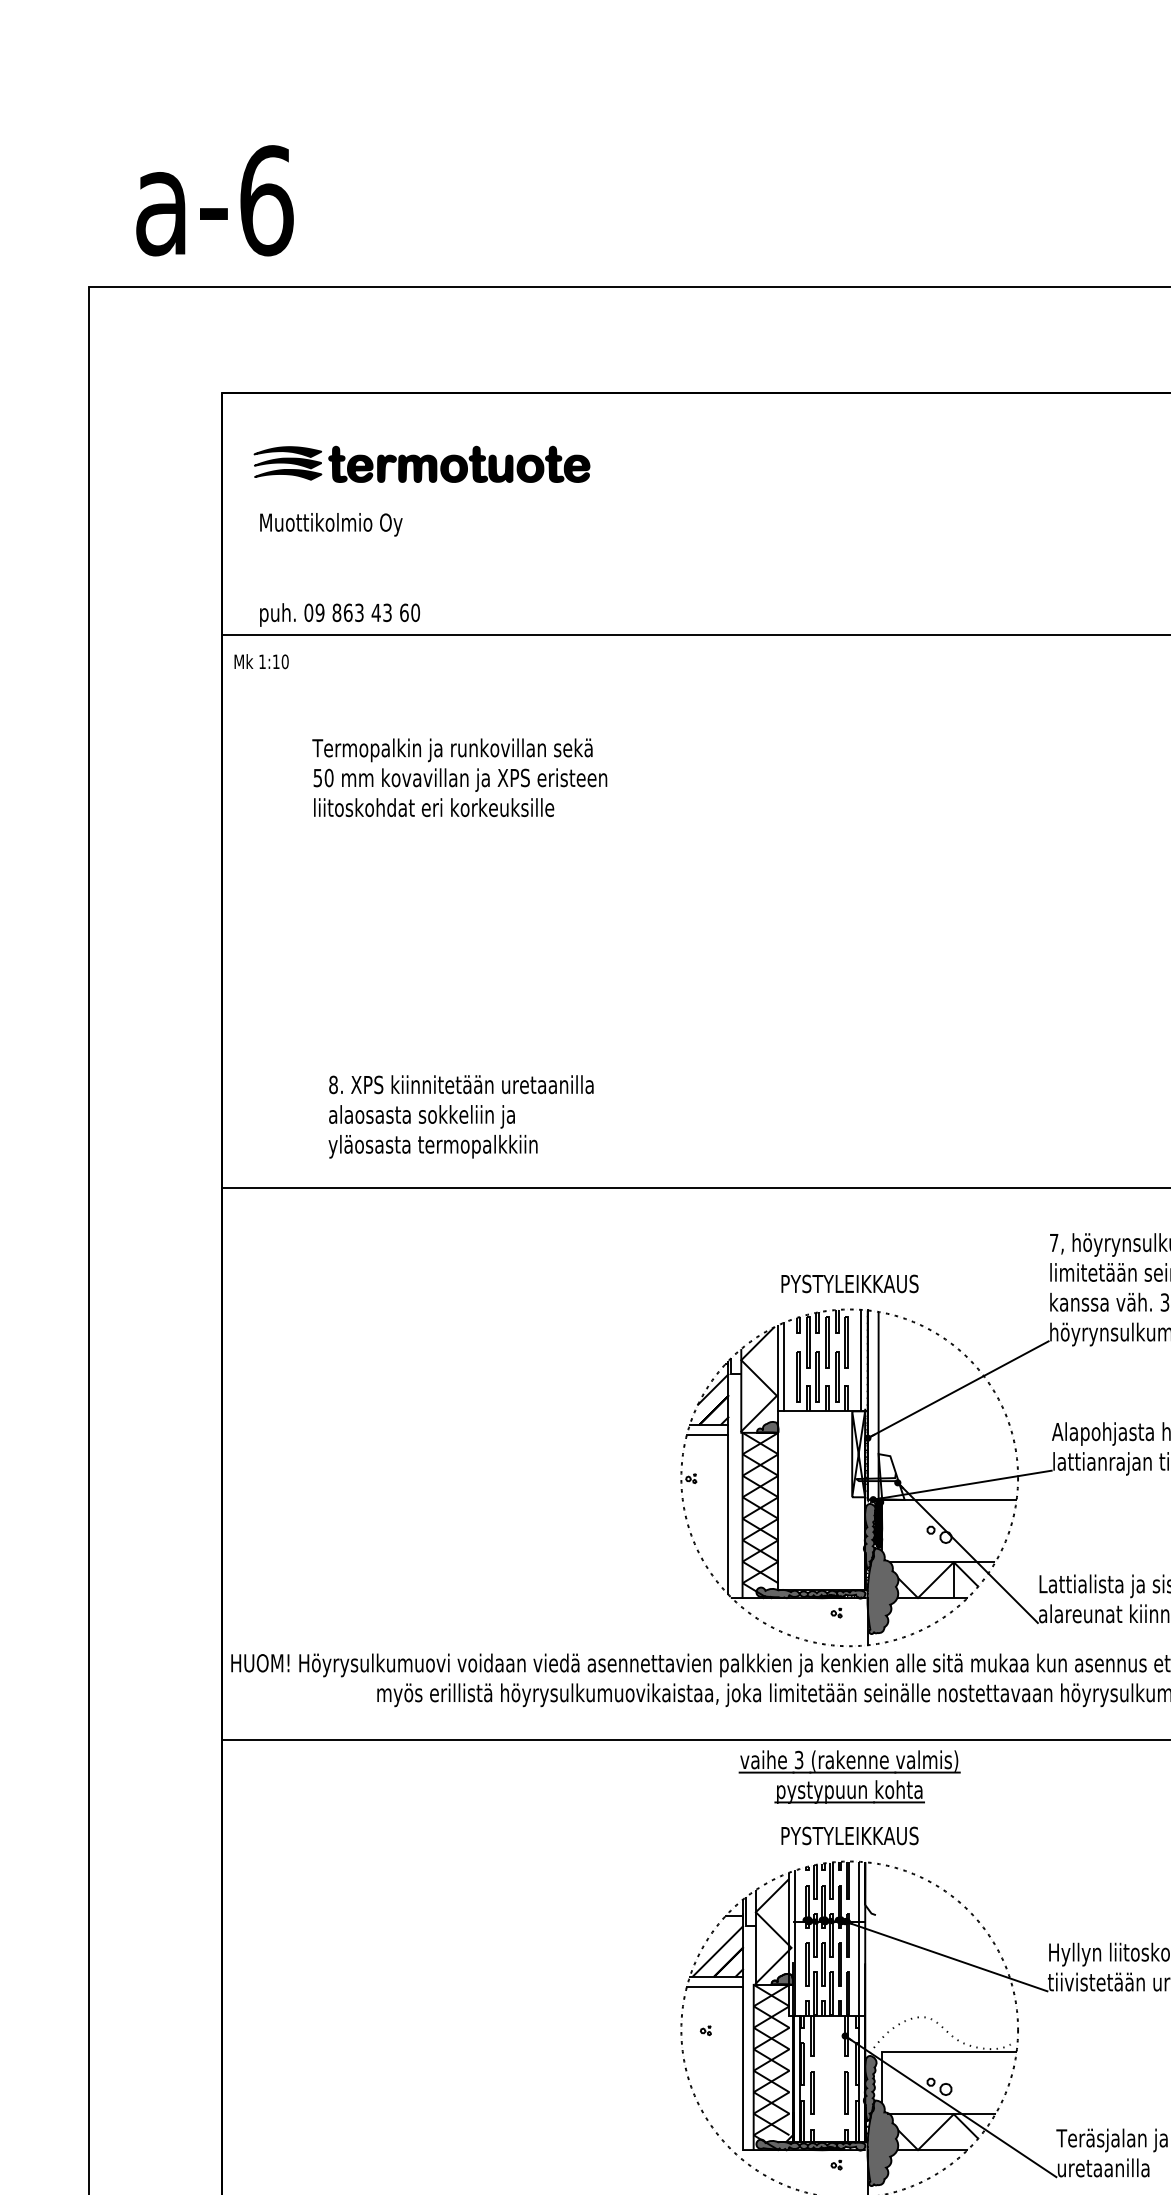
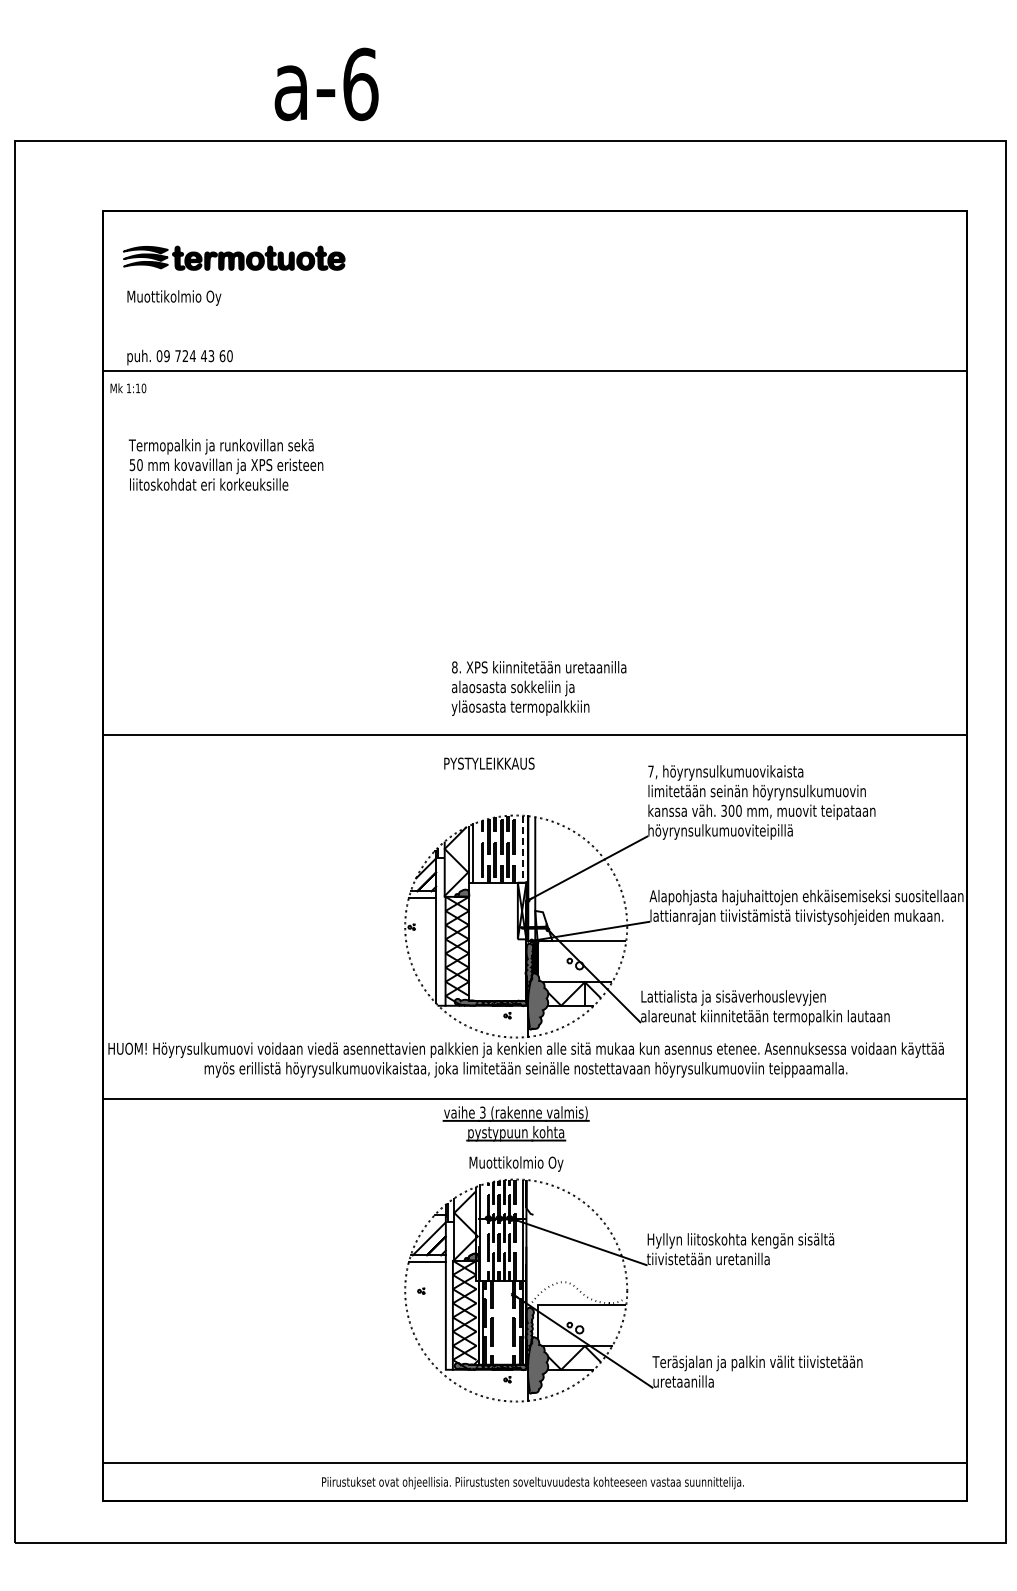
text: (214, 200) -> (326, 84), moved
text: (348, 613) -> (185, 356), 863 -> 724
text: (458, 777) -> (225, 464), moved
text: (460, 1116) -> (538, 688), moved
text: (850, 1283) -> (489, 763), moved
line: (860, 1361) -> (523, 849), solid -> dashed
text: (850, 1837) -> (516, 1163), PYSTYLEIKKAUS -> Muottikolmio Oy

